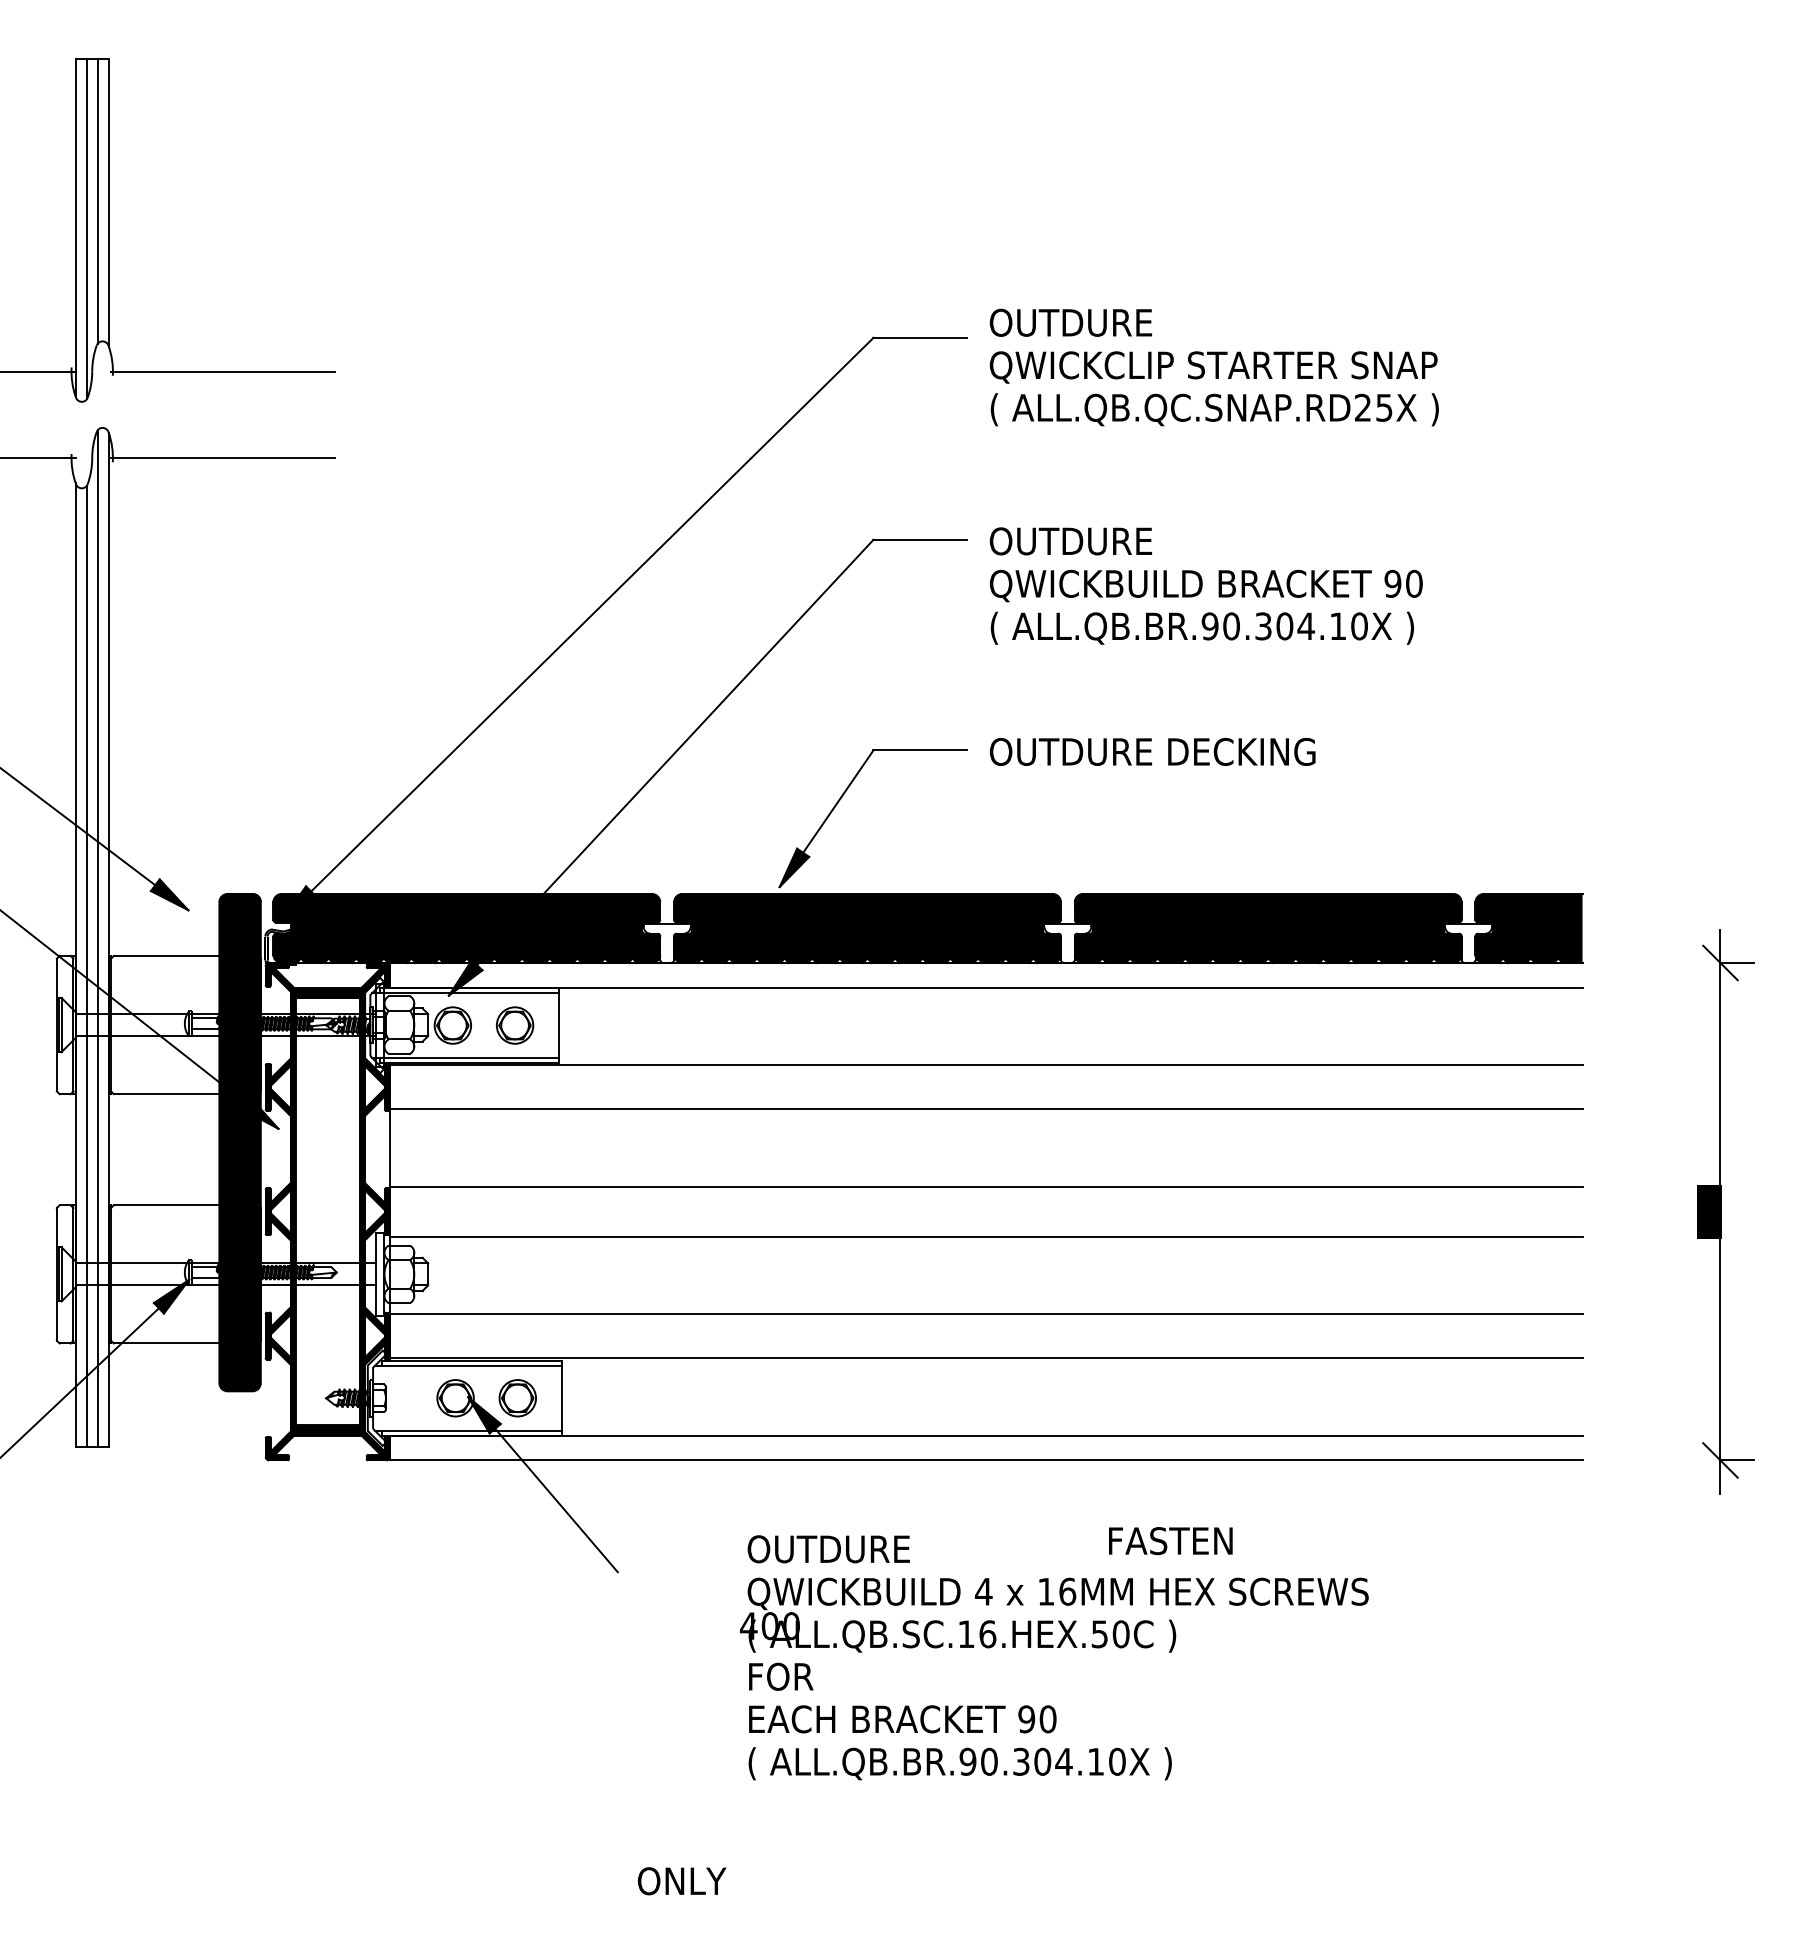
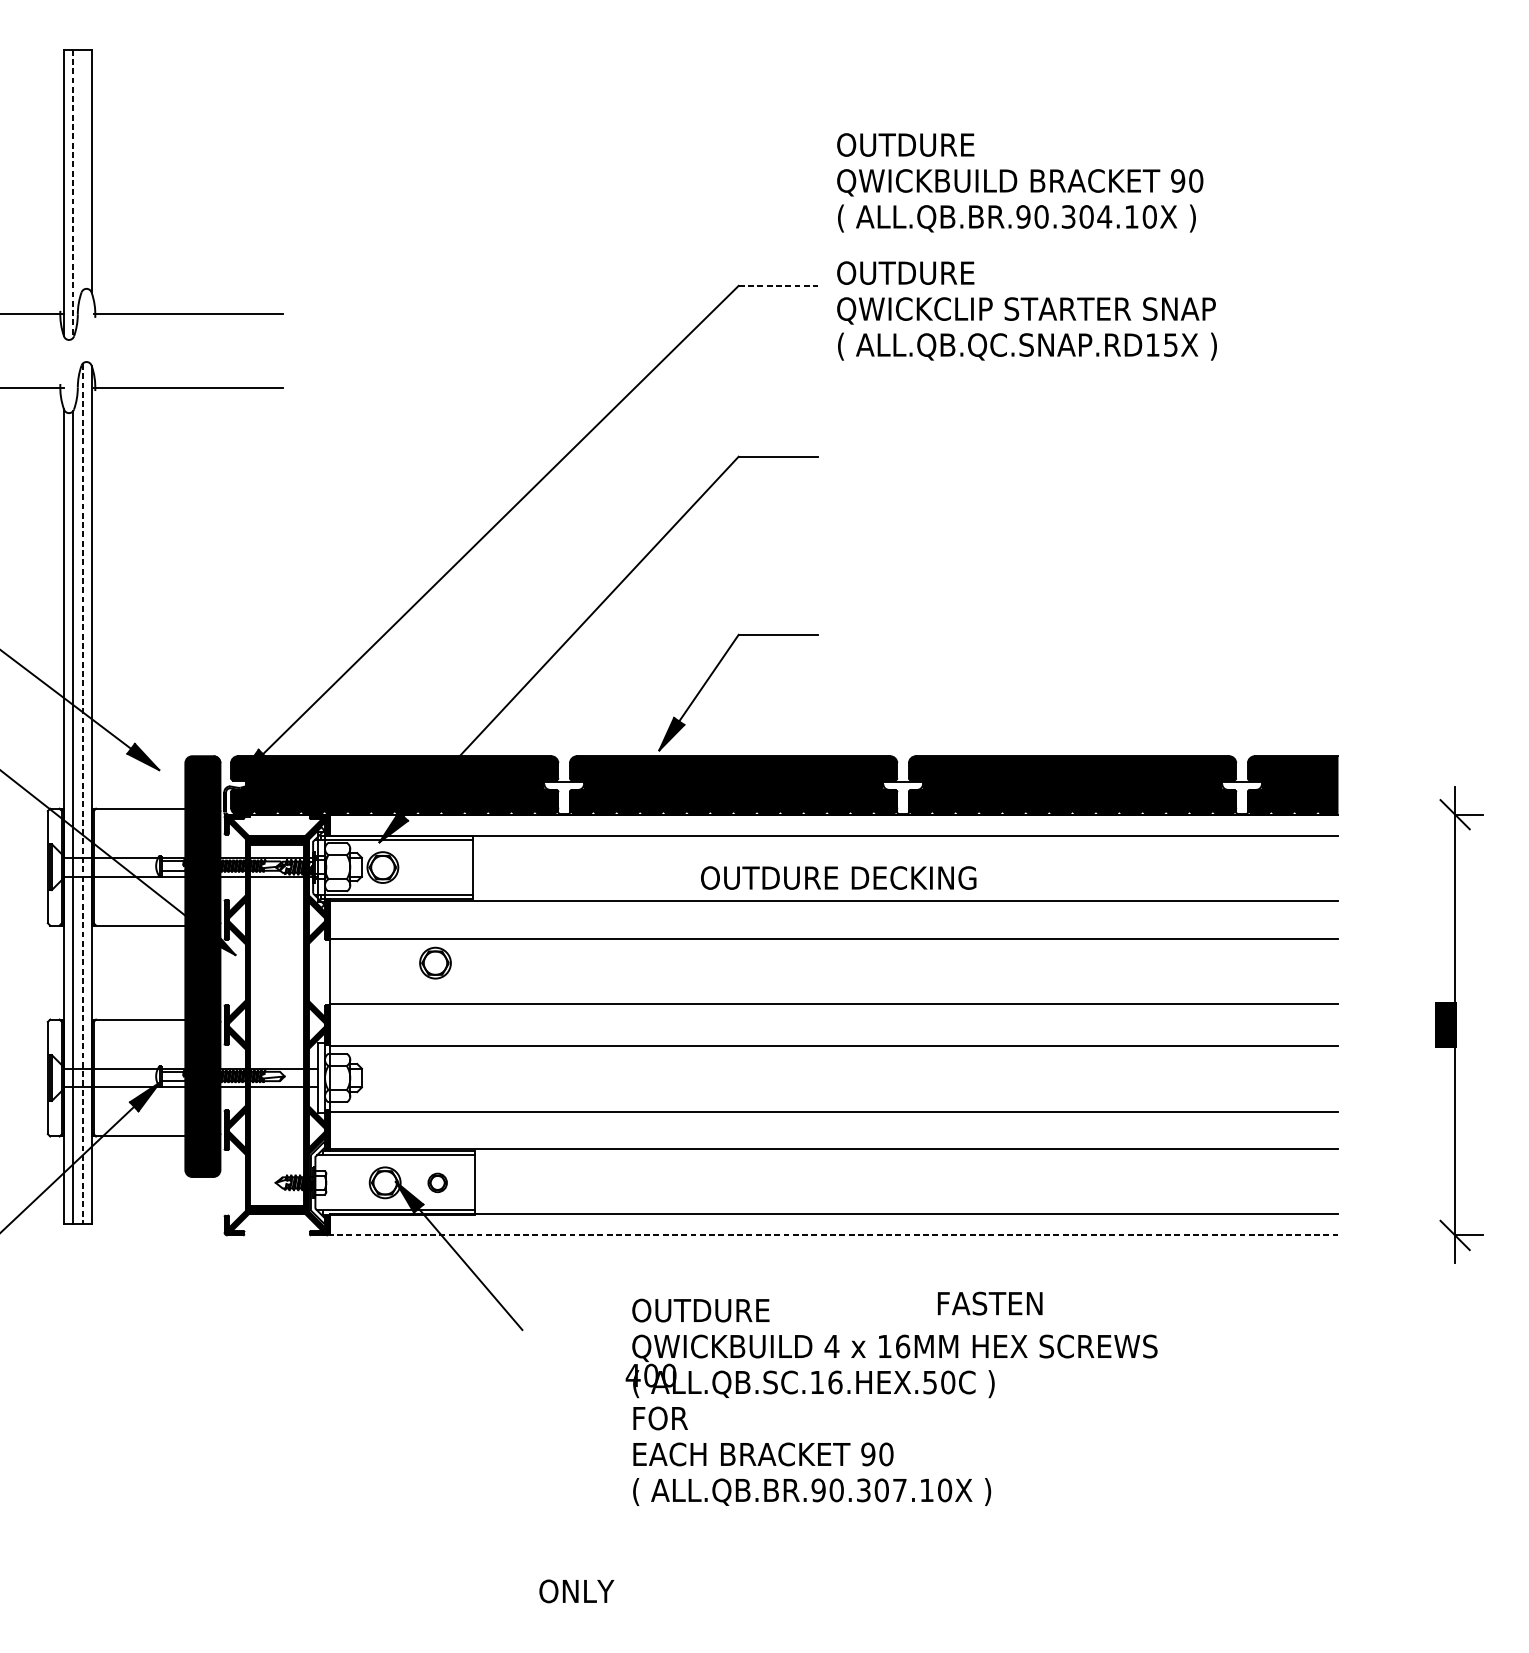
line: (97, 200) -> (82, 169), removed
line: (86, 229) -> (72, 194), solid -> dashed
line: (920, 337) -> (778, 285), solid -> dashed
text: (1362, 407) -> (1152, 344), ALL.QB.QC.SNAP.RD25X -> ALL.QB.QC.SNAP.RD15X
text: (1205, 585) -> (1019, 182), moved
text: (1152, 751) -> (838, 877), moved
line: (97, 938) -> (82, 793), solid -> dashed
part: (515, 1025) -> (435, 963), moved
part: (517, 1398) -> (437, 1183), size x0.6
line: (985, 1460) -> (833, 1235), solid -> dashed
text: (1063, 1761) -> (899, 1490), ALL.QB.BR.90.304.10X -> ALL.QB.BR.90.307.10X

